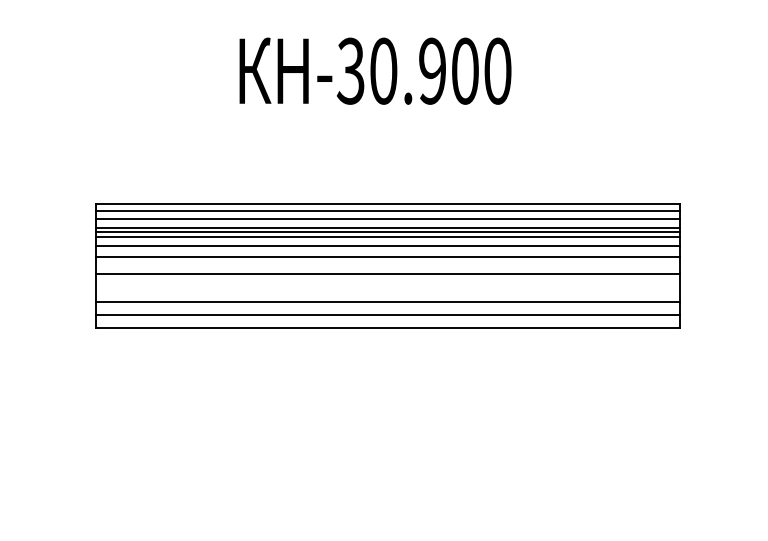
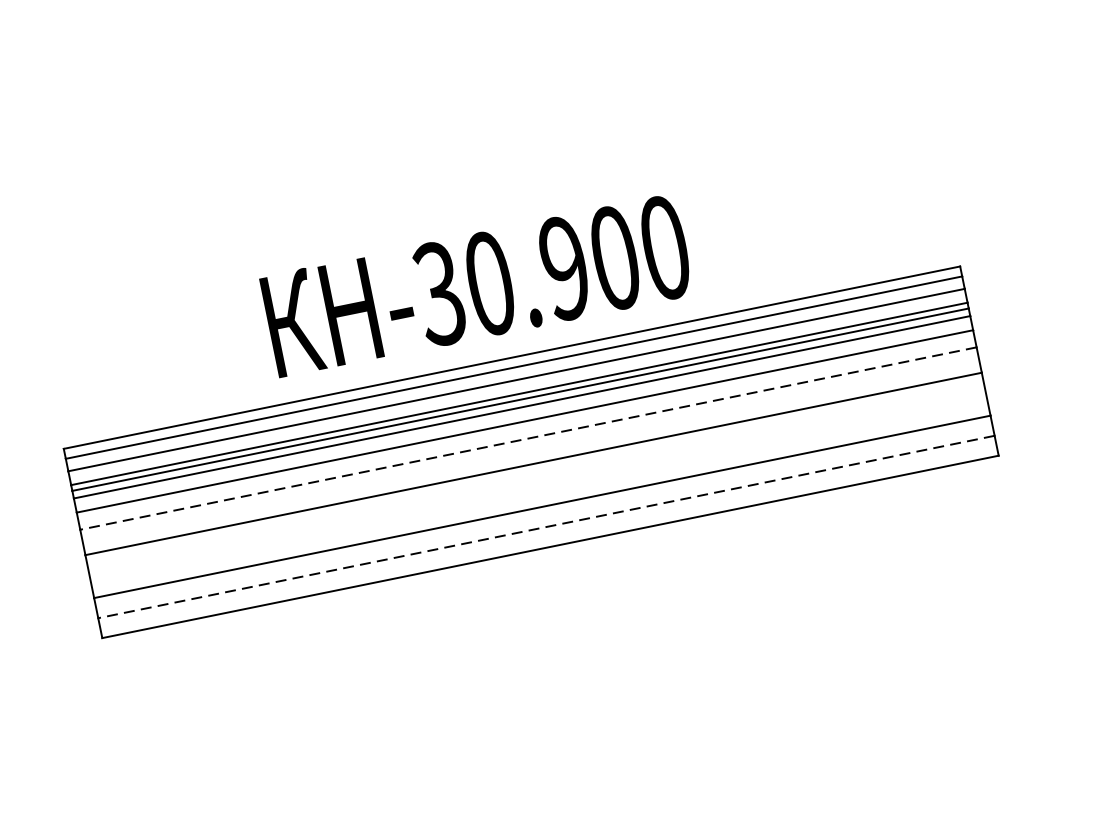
text: (375, 70) -> (477, 285), moved
line: (387, 257) -> (527, 439), solid -> dashed
line: (387, 314) -> (545, 526), solid -> dashed

